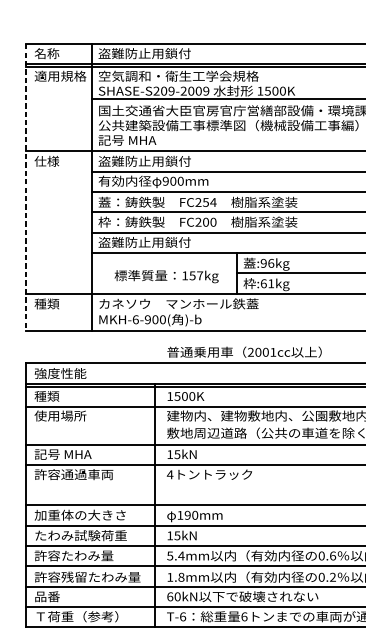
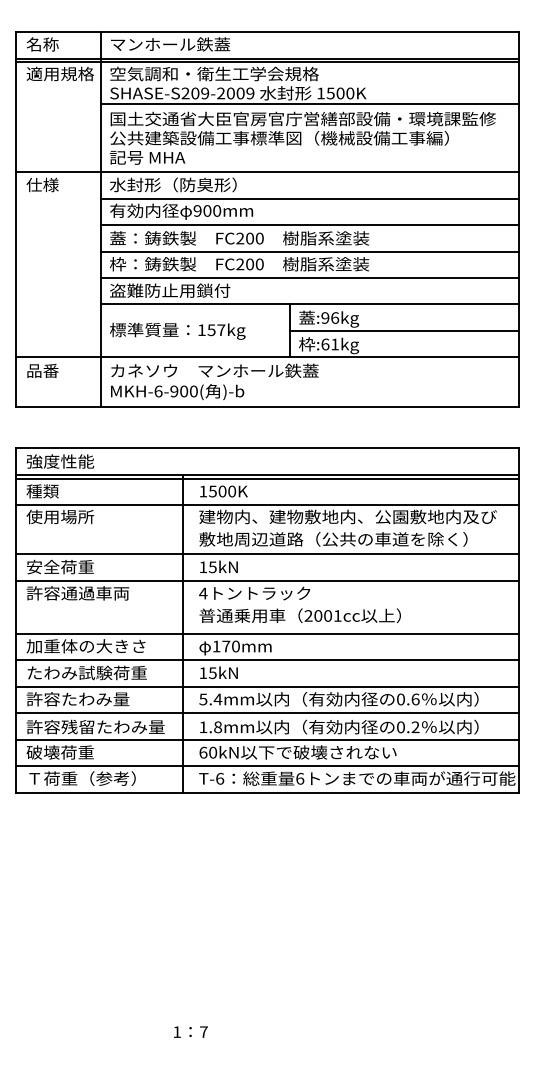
text: (144, 53) -> (170, 44), 盗難防止用鎖付 -> マンホール鉄蓋
text: (147, 161) -> (173, 184), 盗難防止用鎖付 -> 水封形（防臭形）
line: (26, 187) -> (15, 219), dashed -> solid
text: (210, 202) -> (255, 238), FC254 -> FC200
text: (166, 276) -> (177, 330), moved
text: (46, 303) -> (42, 370), 種類 -> 品番
text: (243, 351) -> (299, 615), moved
text: (62, 454) -> (63, 566), 記号 MHA -> 安全荷重
text: (187, 515) -> (226, 646), 190mm -> 170mm
text: (59, 596) -> (59, 752), 品番 -> 破壊荷重

